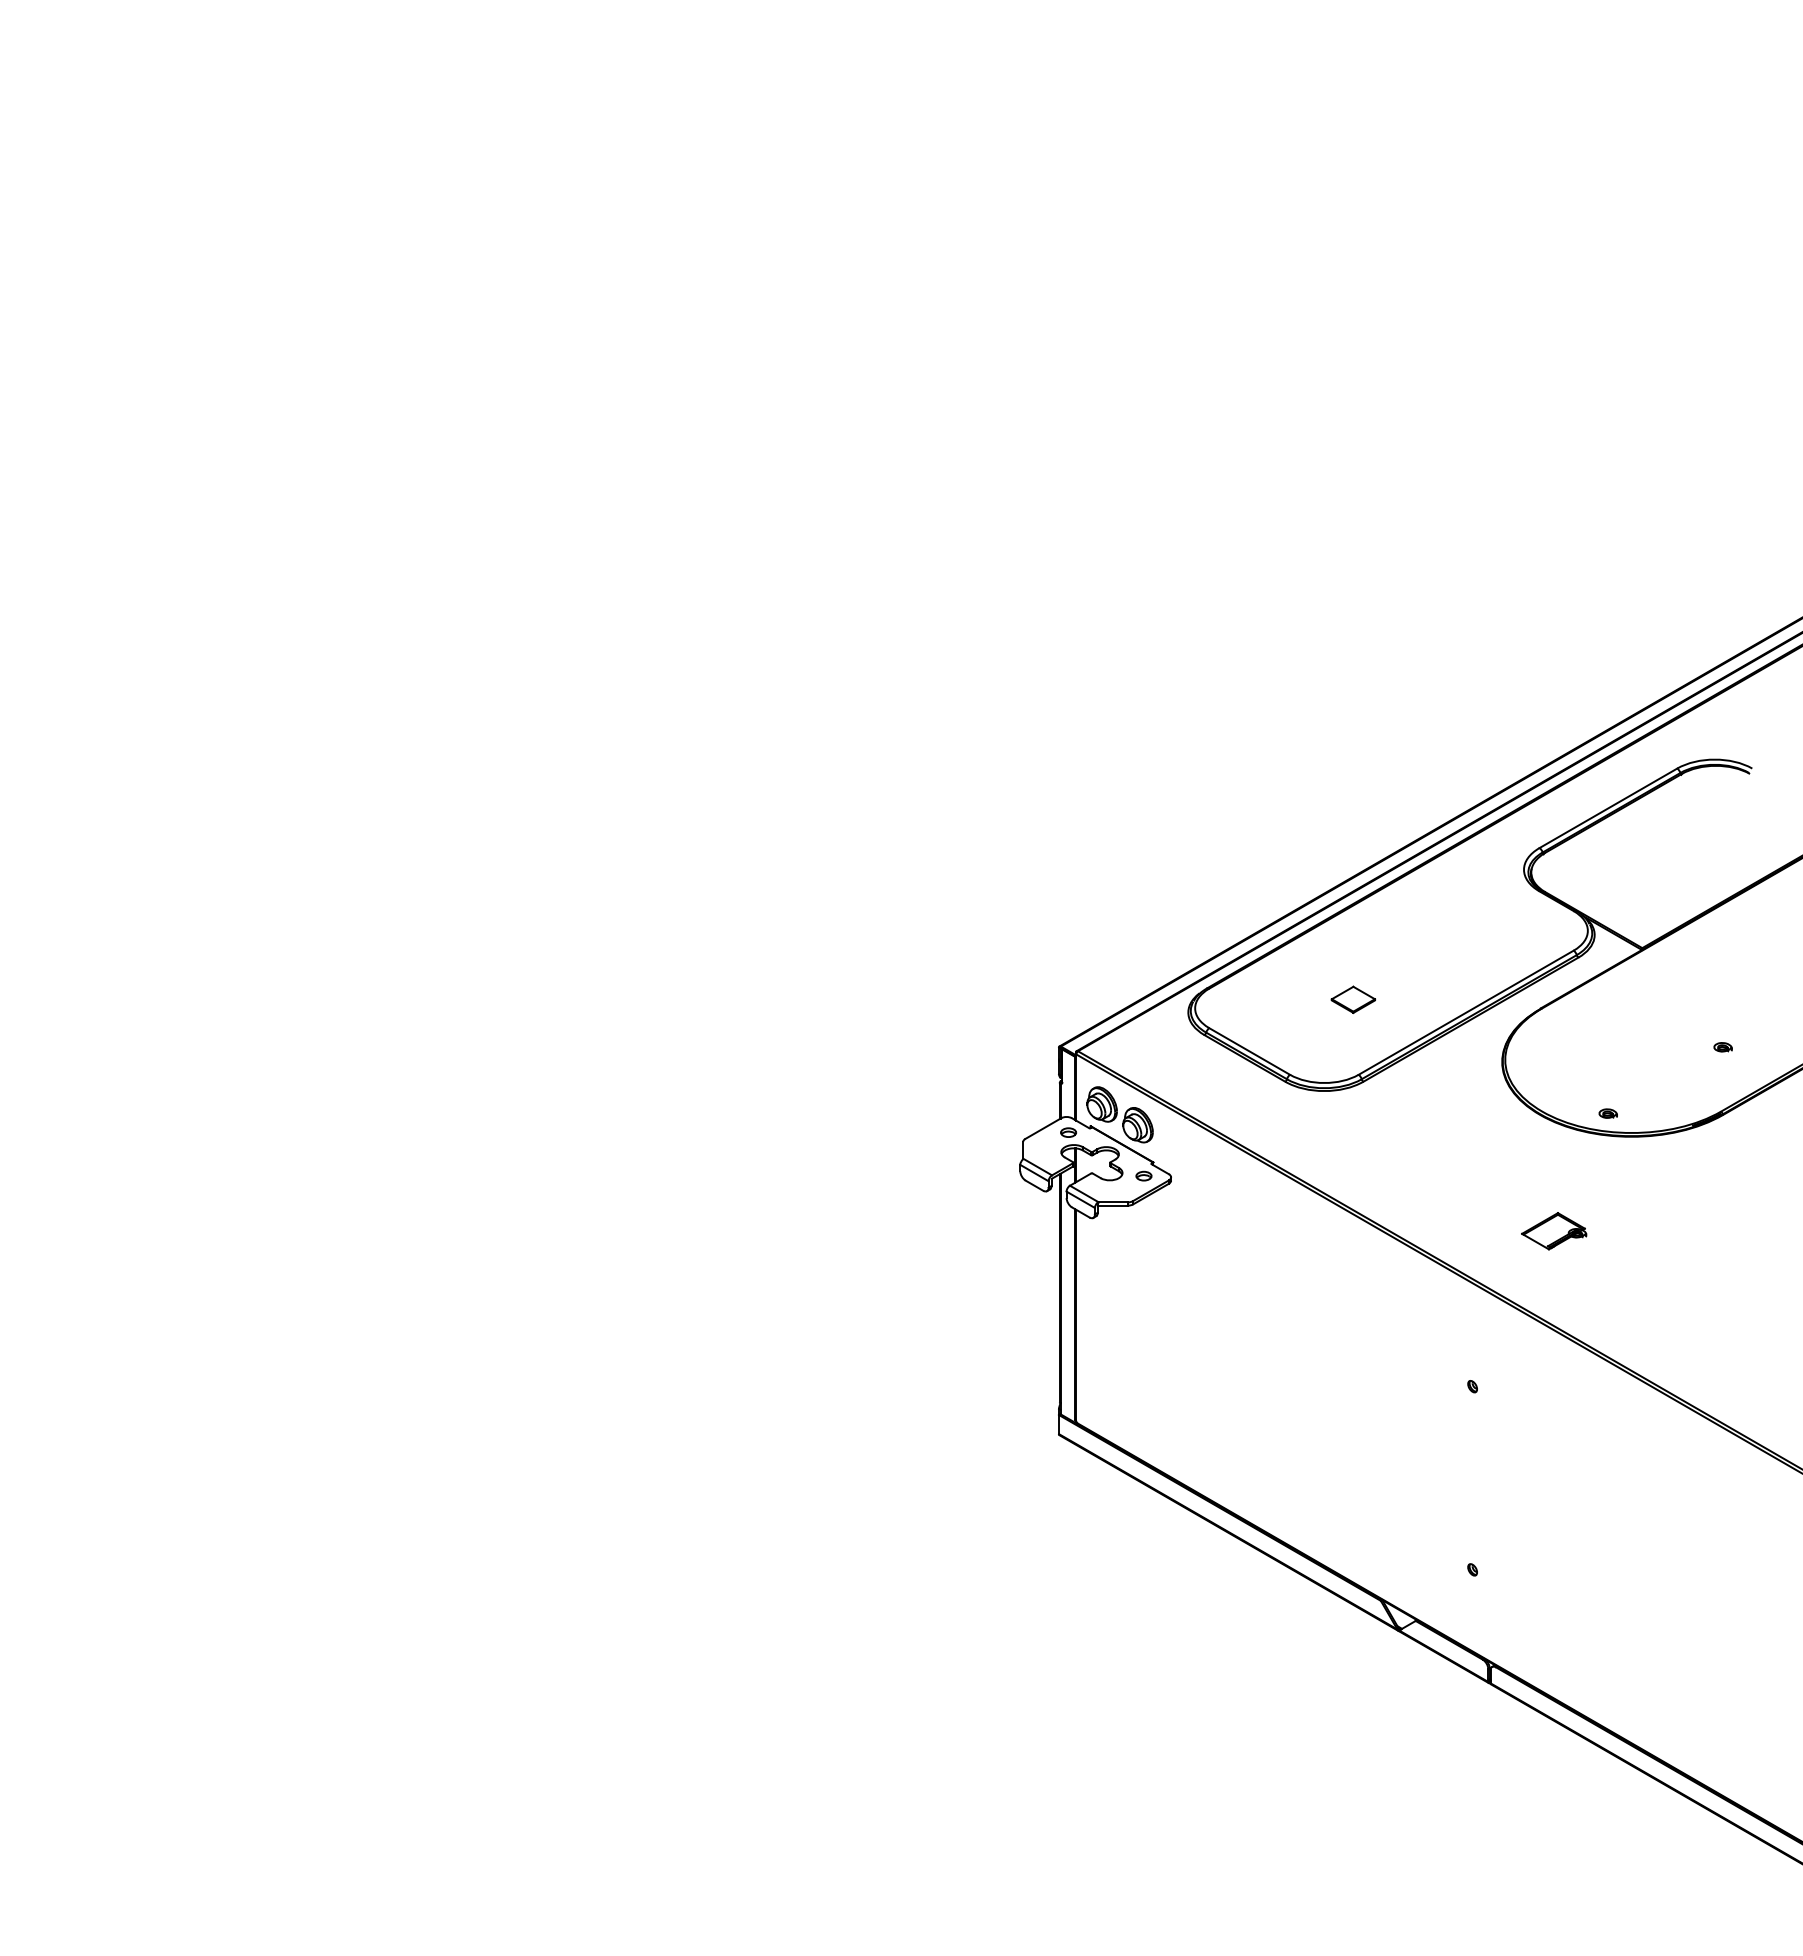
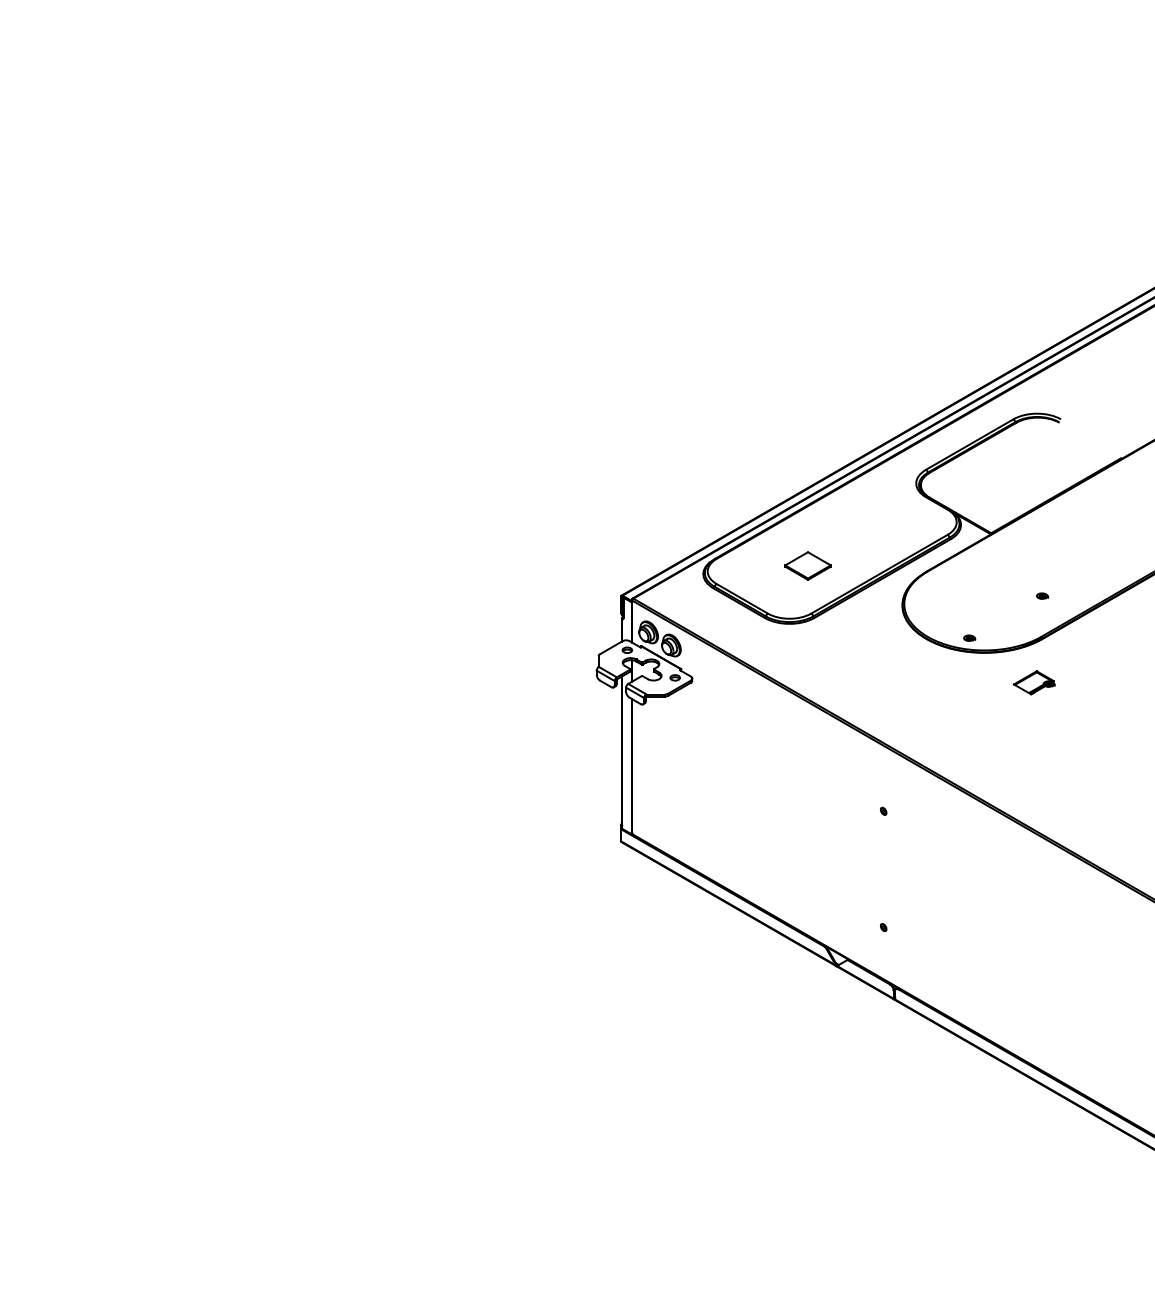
part: (1352, 999) -> (807, 565), size x1.67
part: (1552, 1230) -> (1033, 682), moved

